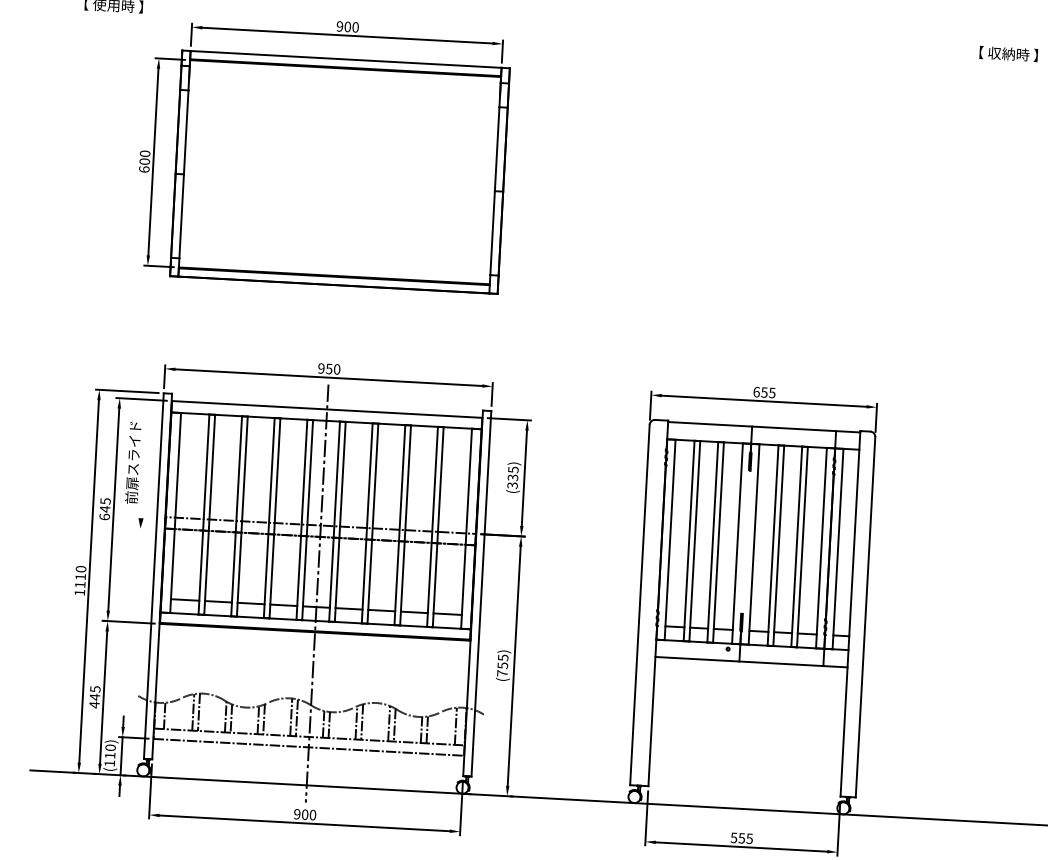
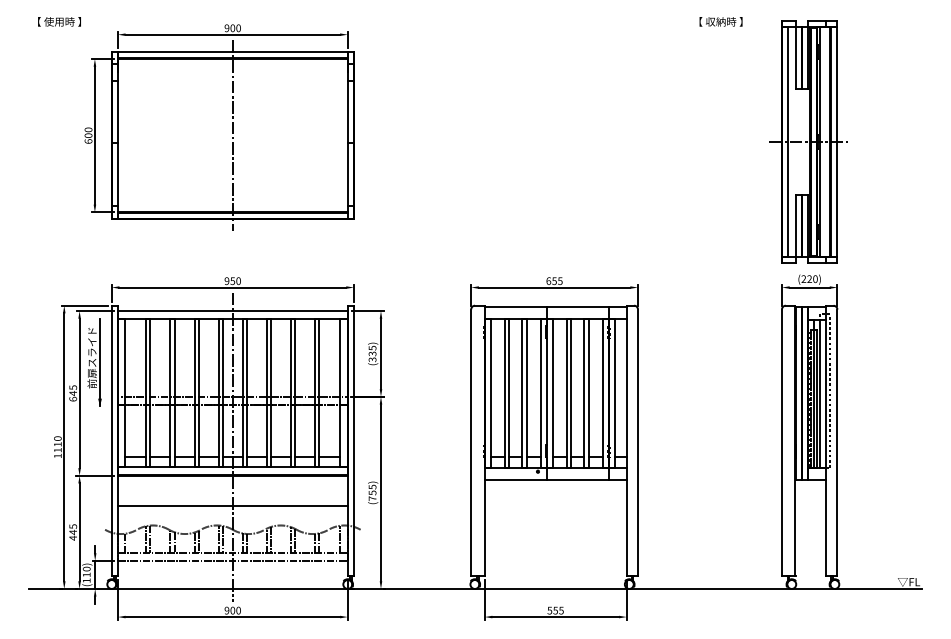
line: (339, 171) -> (232, 135), added
line: (144, 469) -> (100, 362), added
line: (745, 542) -> (546, 392), added
line: (312, 672) -> (232, 505), added

